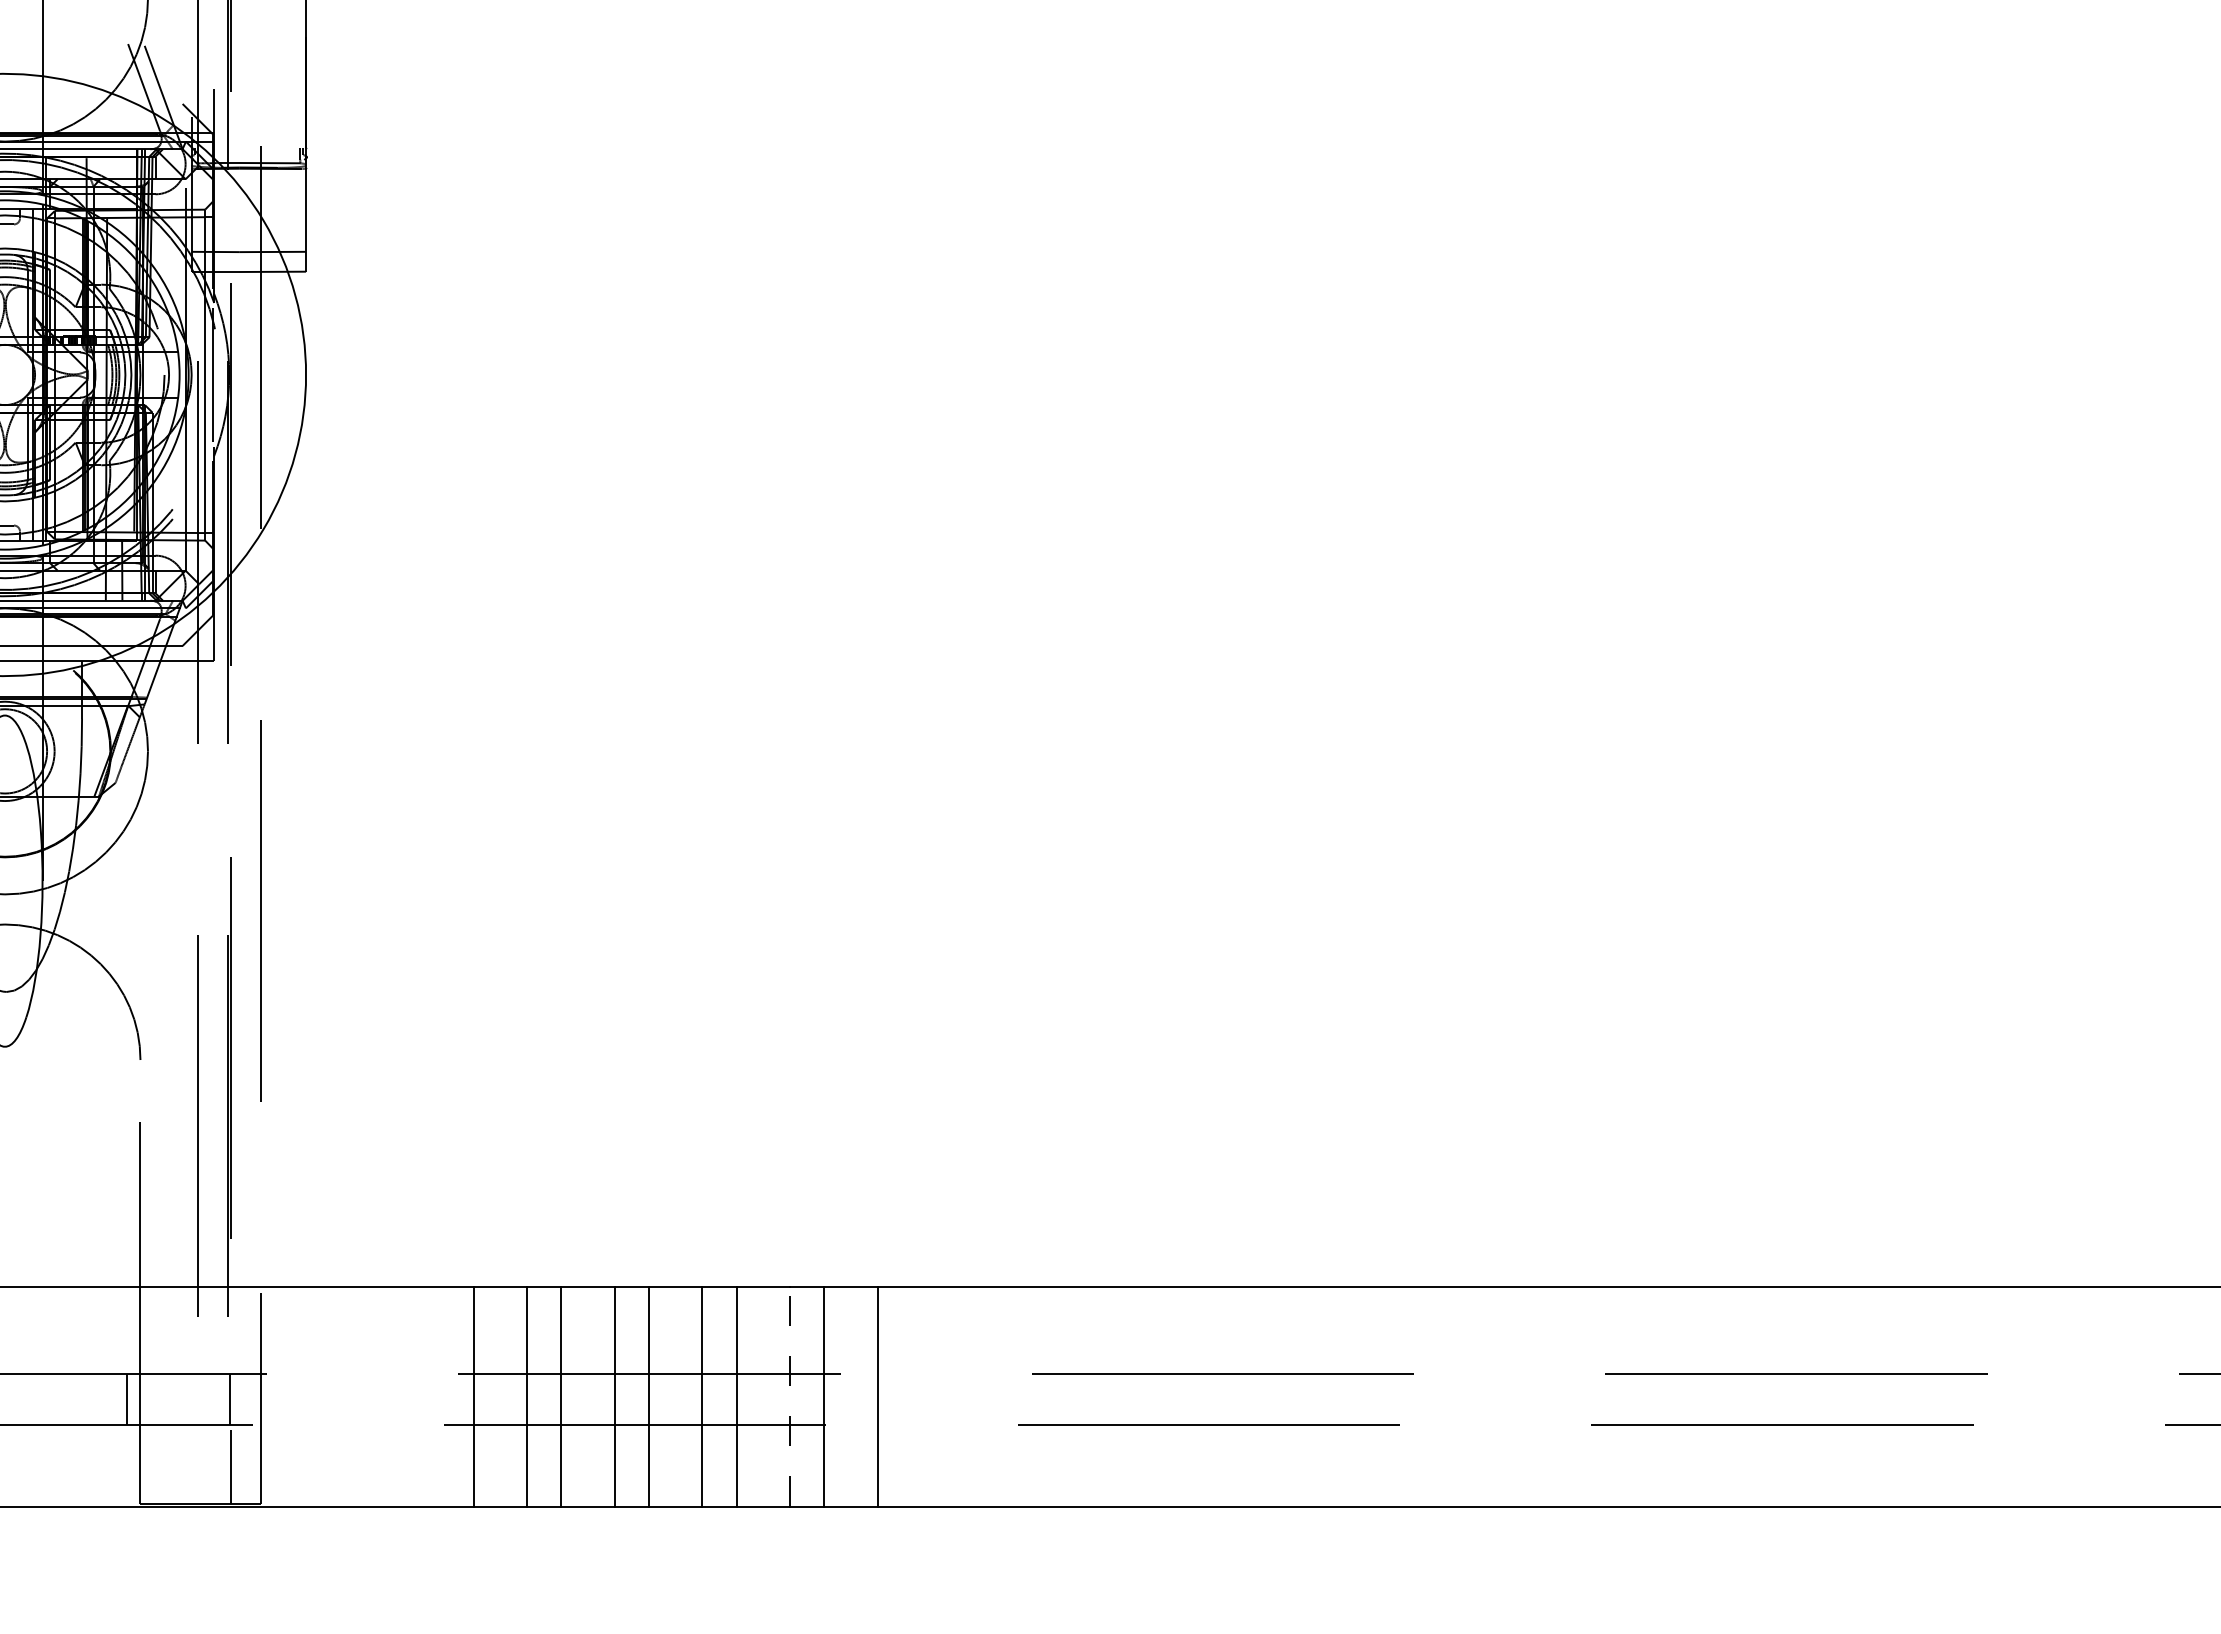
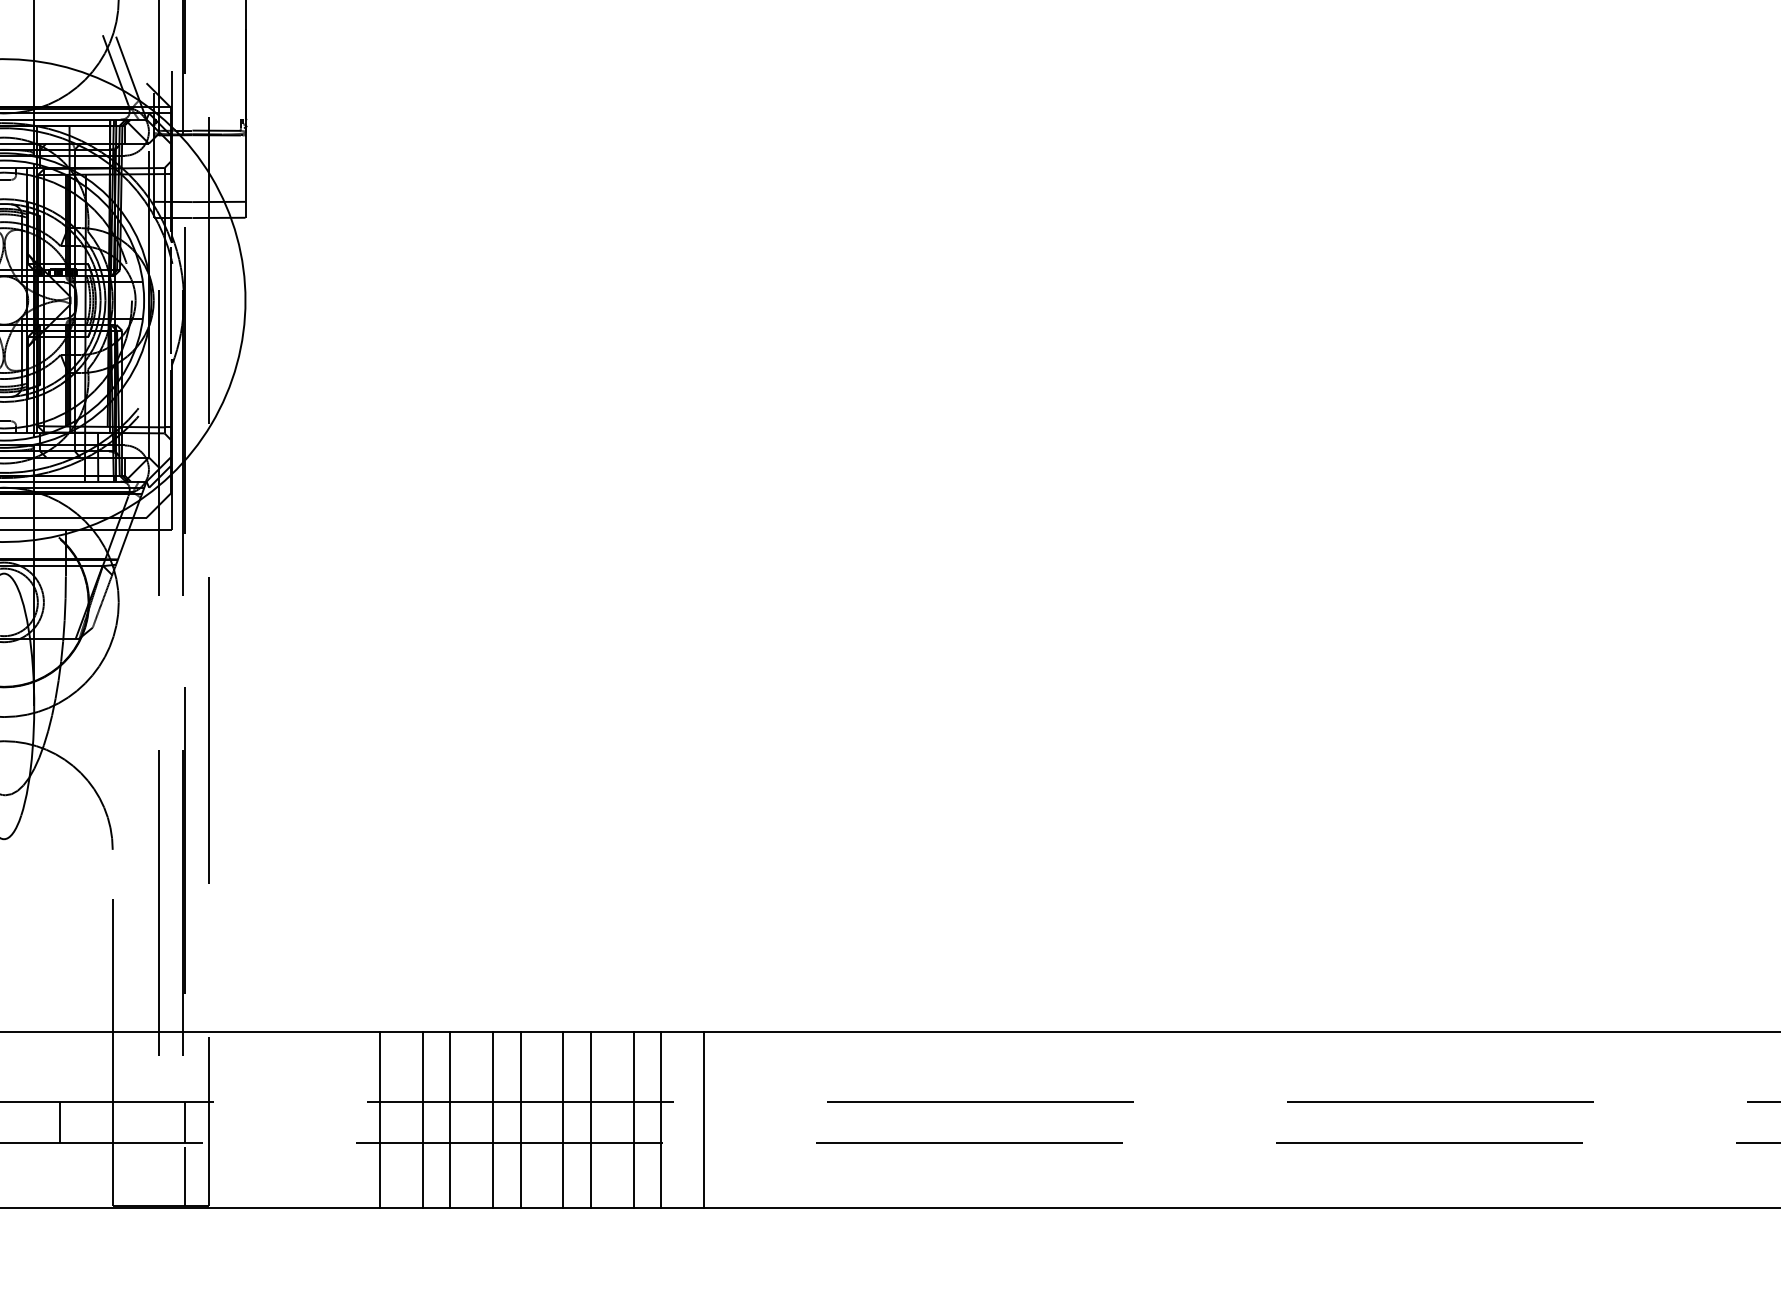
line: (789, 1396) -> (633, 1119), dashed -> solid
line: (127, 1399) -> (60, 1122), moved

